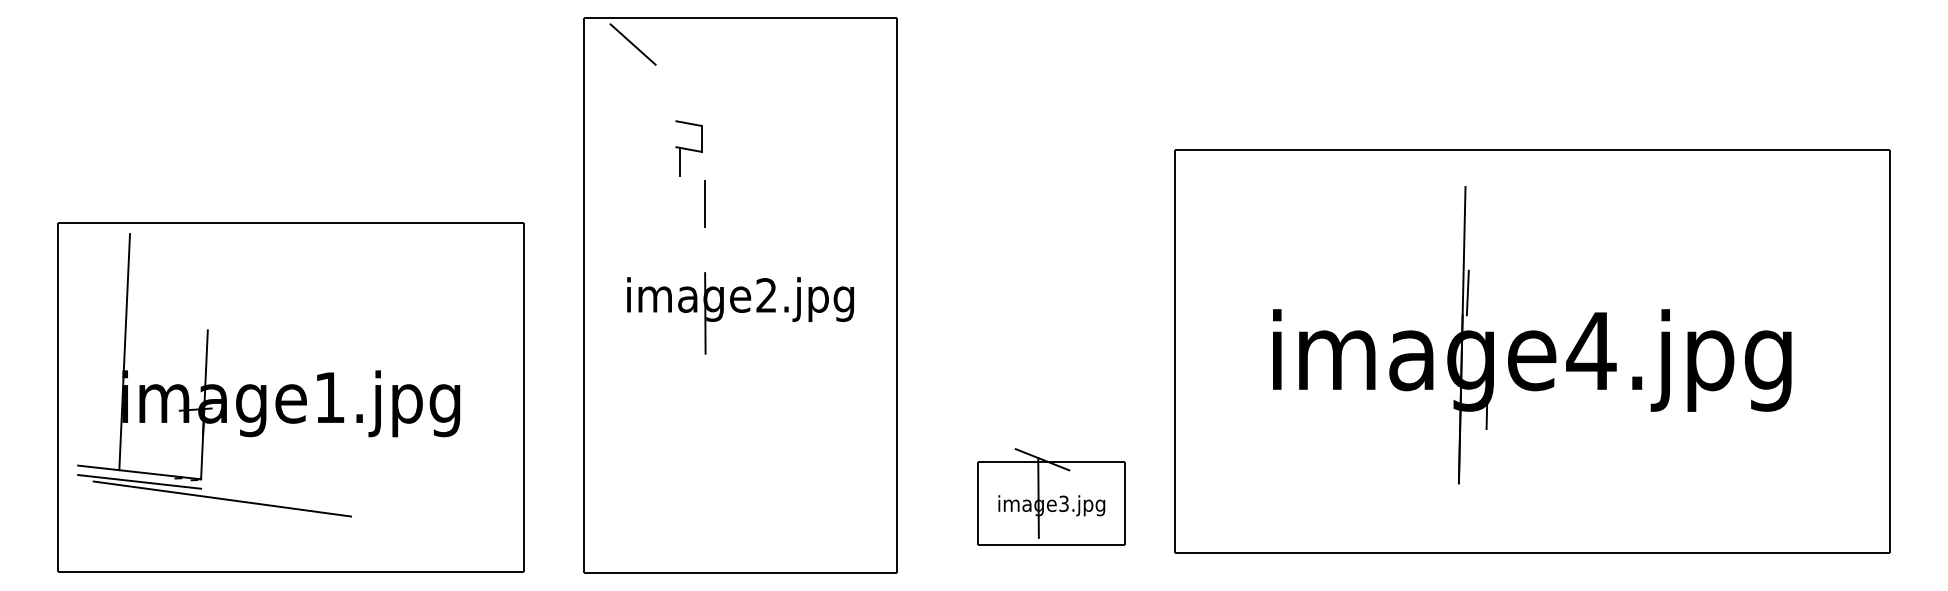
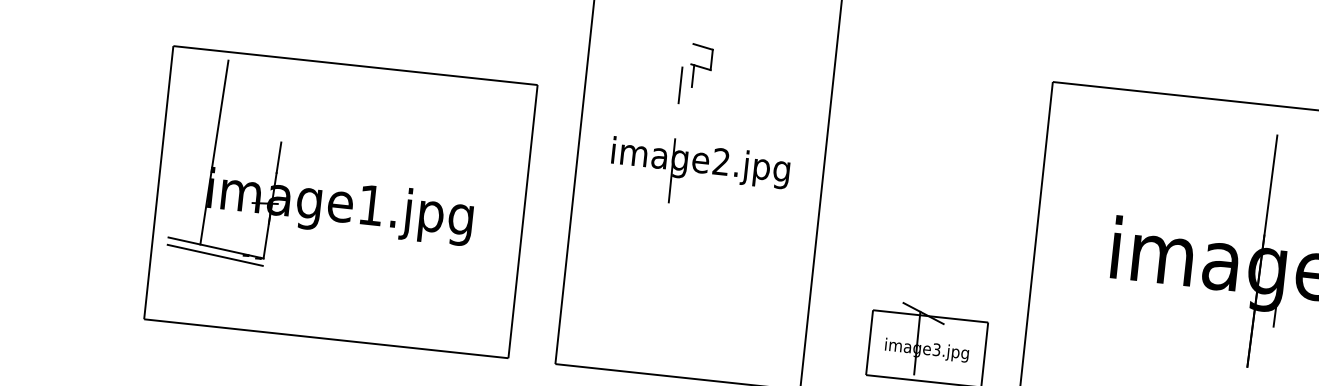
part: (688, 148) -> (700, 66), moved
line: (1467, 292) -> (1270, 218), removed
line: (222, 498) -> (278, 275), removed

